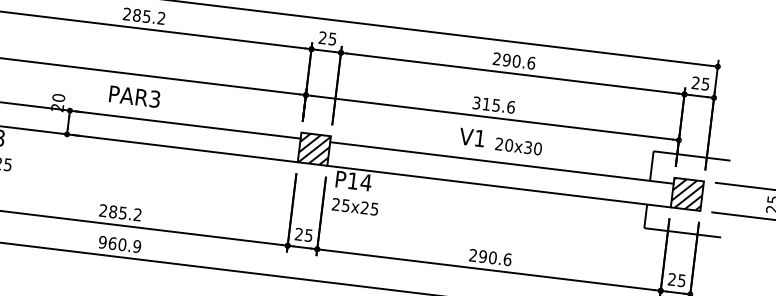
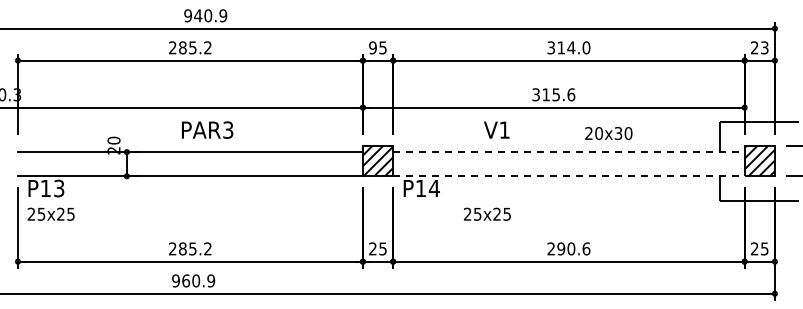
text: (322, 37) -> (372, 47), 25 -> 95
text: (513, 60) -> (568, 47), 290.6 -> 314.0
text: (705, 83) -> (764, 47), 25 -> 23
text: (134, 96) -> (207, 129), moved
text: (471, 136) -> (496, 129), moved
text: (518, 146) -> (608, 133), moved
line: (501, 163) -> (568, 152), solid -> dashed
line: (498, 186) -> (568, 176), solid -> dashed
text: (355, 206) -> (487, 213), moved

